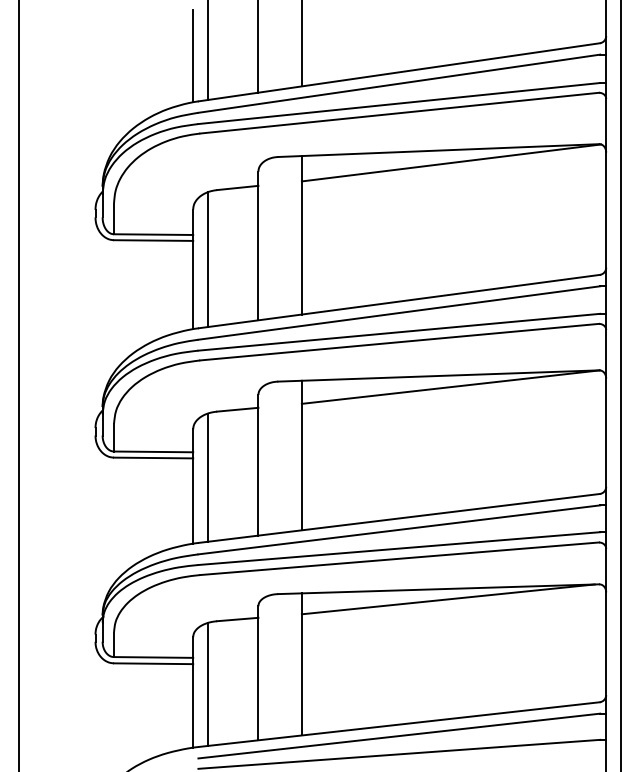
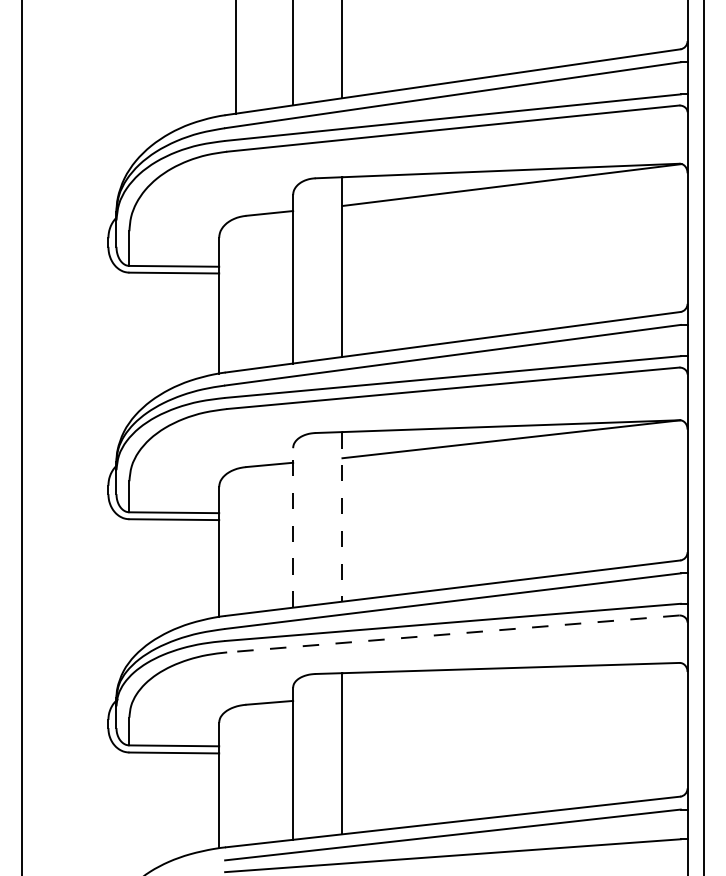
line: (193, 55) -> (219, 63), removed
line: (207, 259) -> (235, 294), removed
line: (301, 455) -> (342, 516), solid -> dashed
line: (258, 464) -> (293, 527), solid -> dashed
line: (207, 477) -> (235, 541), removed
line: (399, 558) -> (453, 633), solid -> dashed
line: (448, 598) -> (508, 679), removed
line: (207, 684) -> (235, 776), removed

